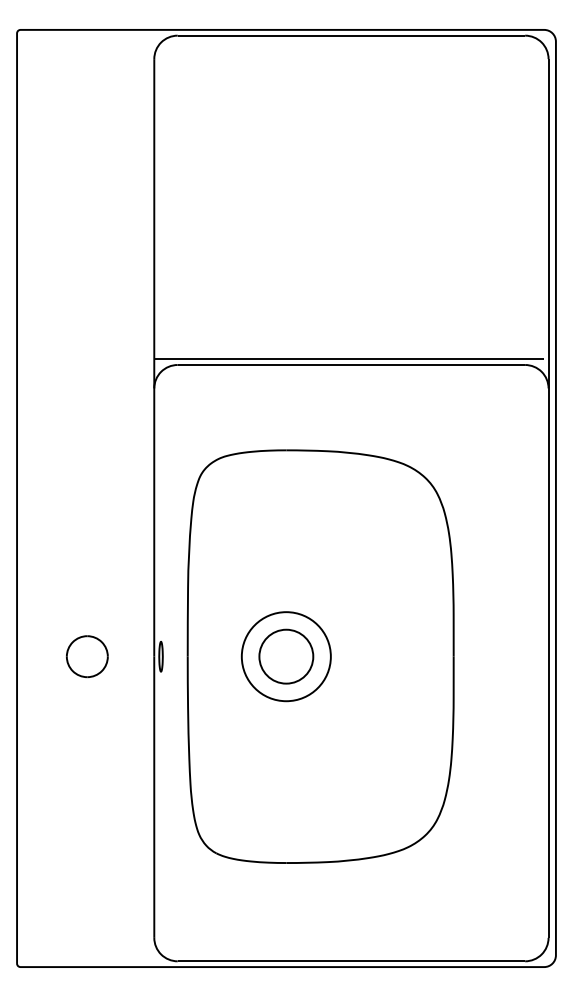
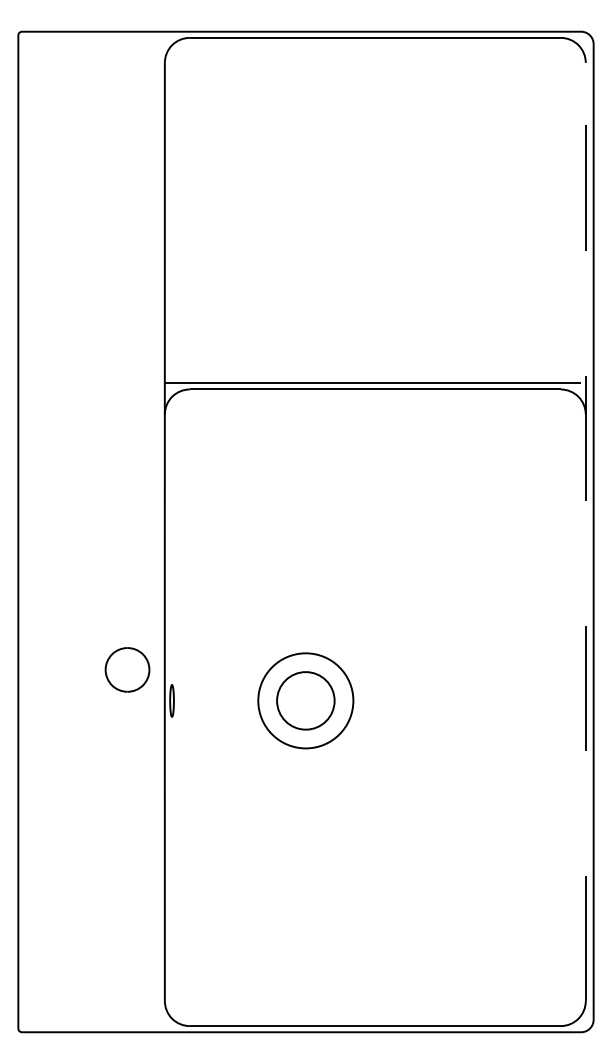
line: (548, 497) -> (585, 530), solid -> dashed
part: (87, 656) -> (127, 669), moved
part: (320, 656) -> (342, 700), removed

